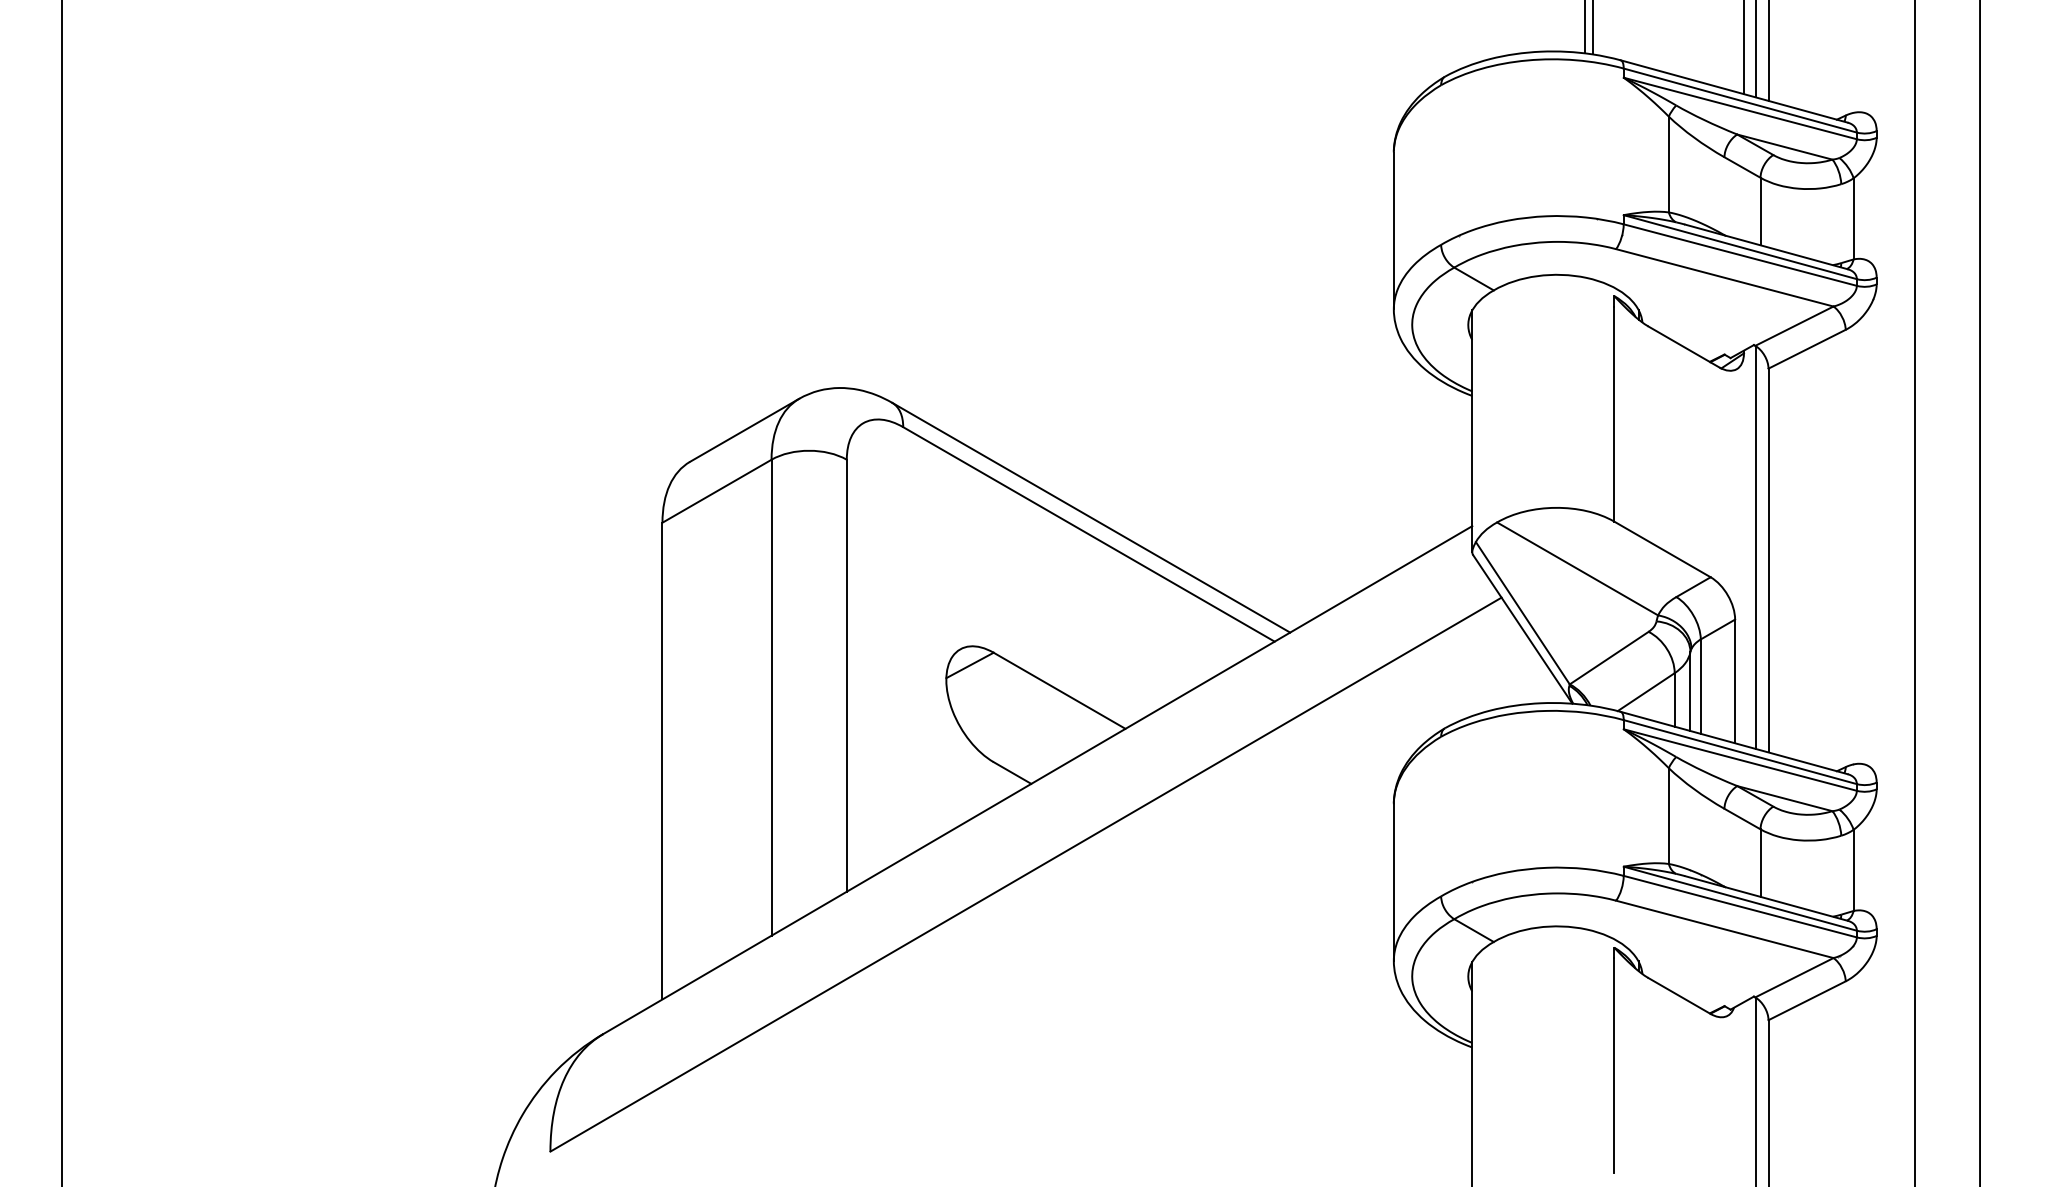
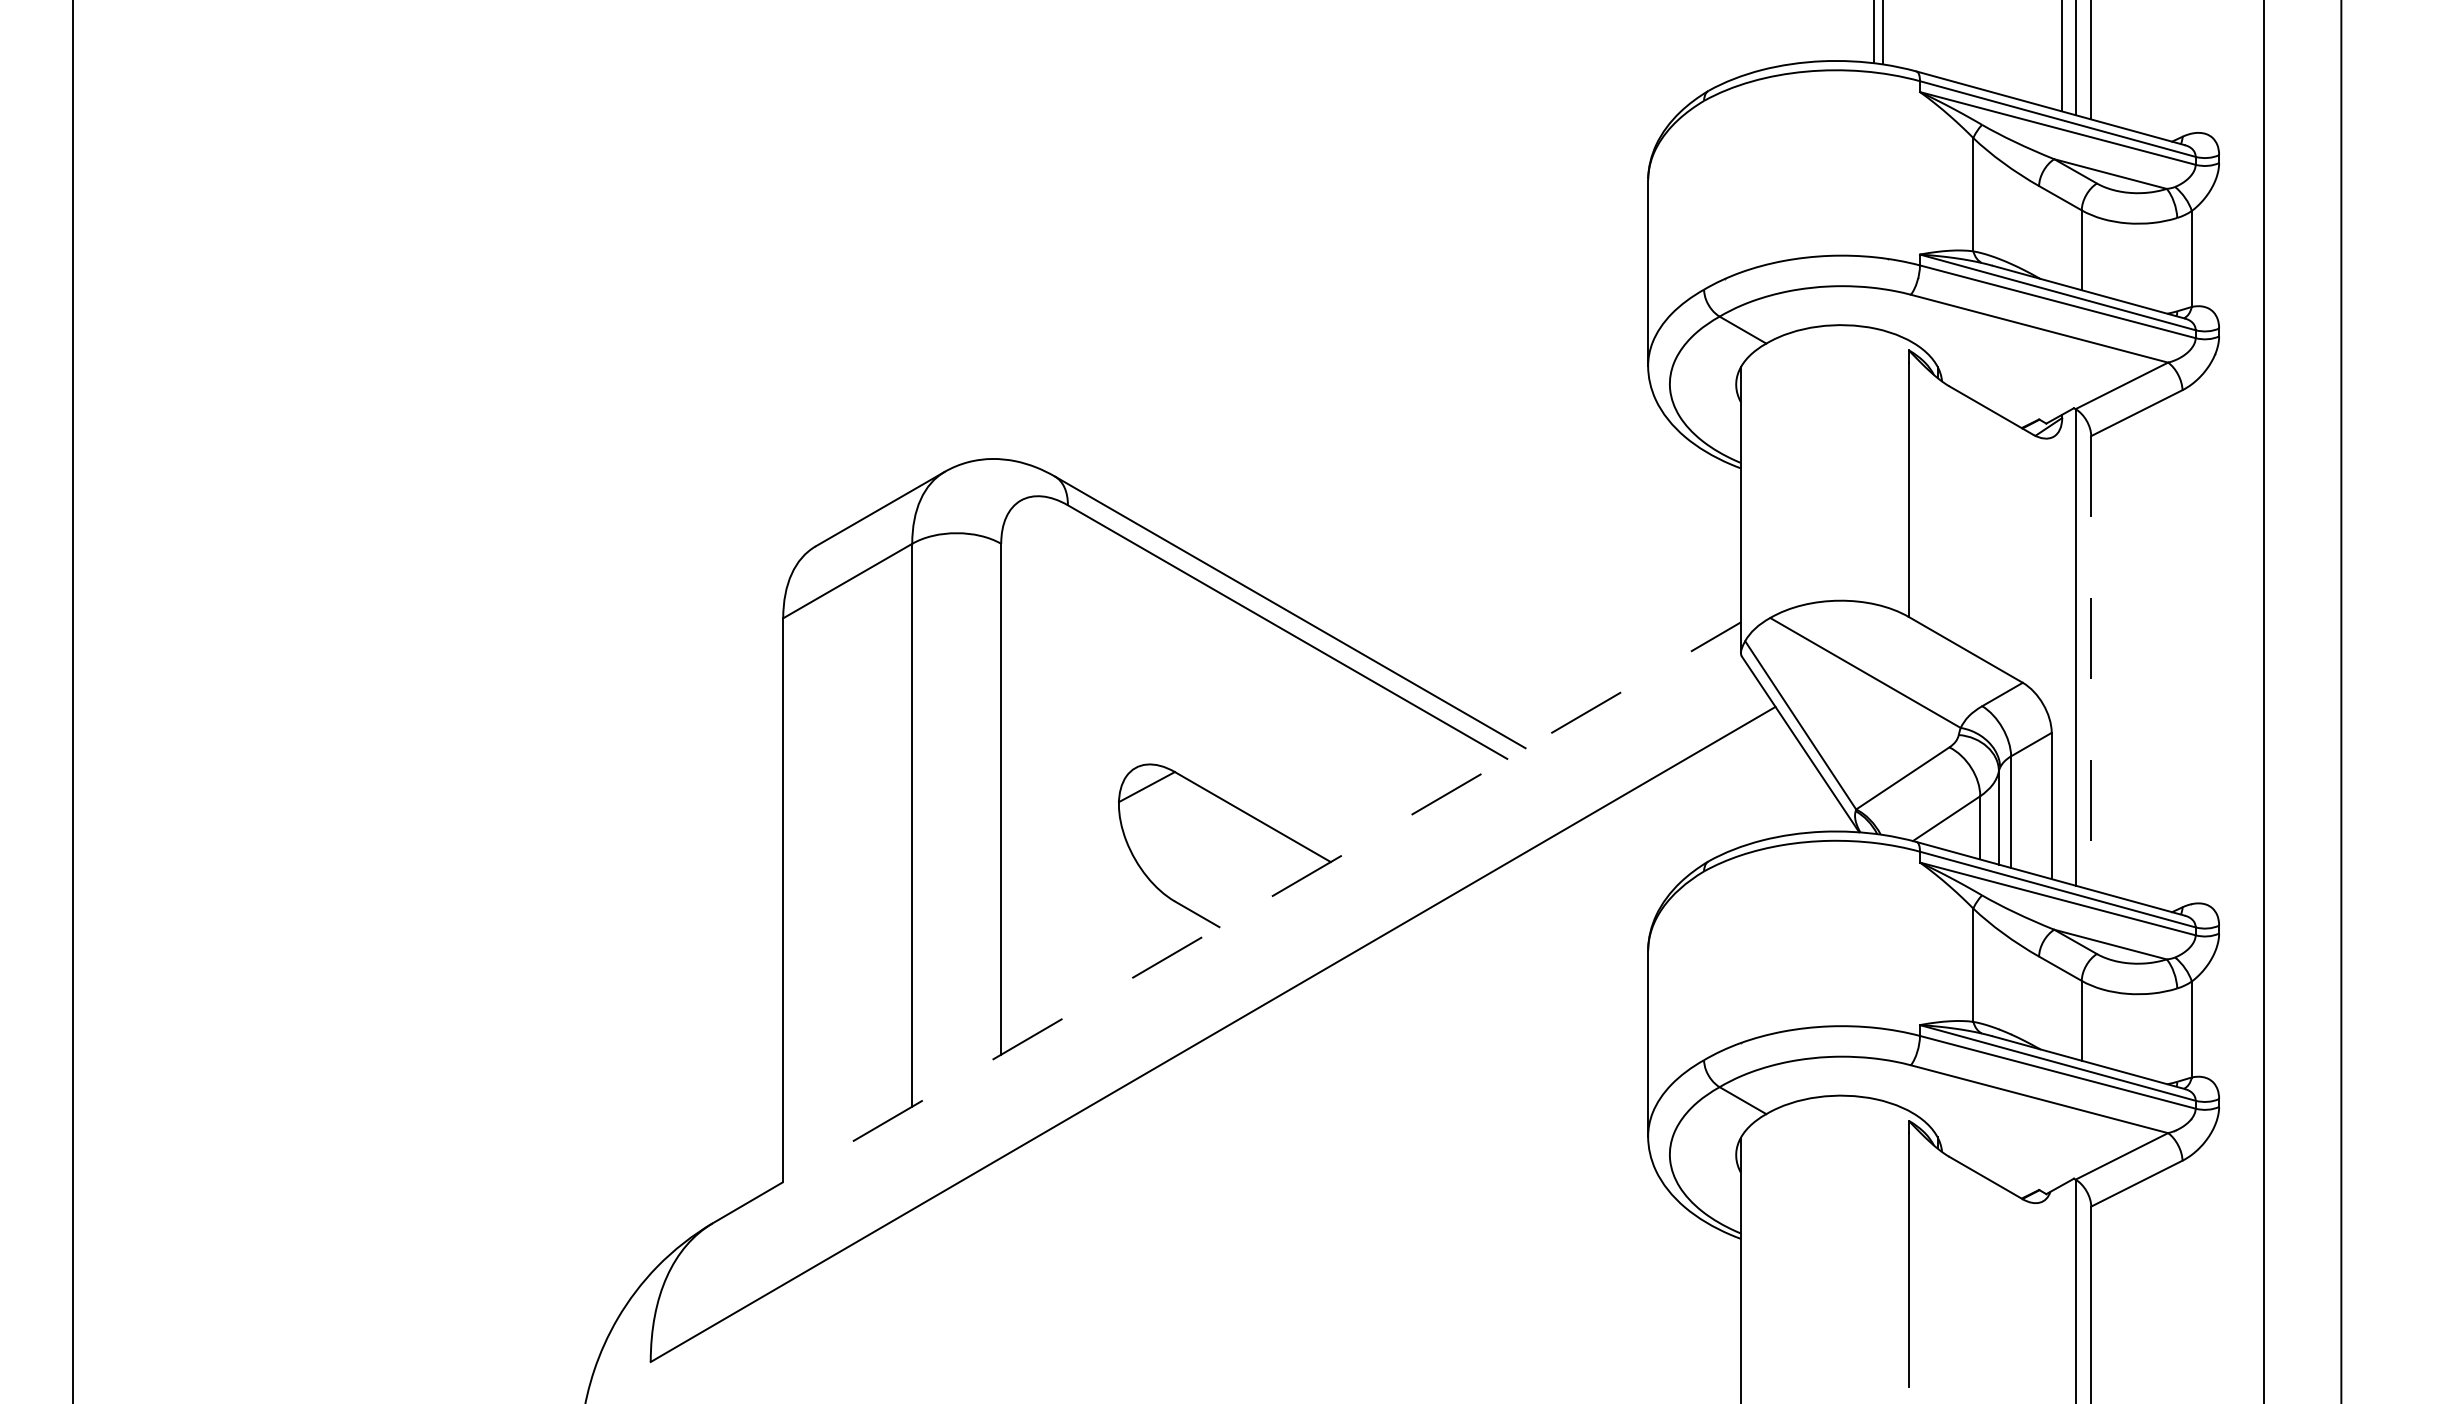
line: (1768, 560) -> (2091, 663), solid -> dashed
line: (1038, 779) -> (1227, 922), solid -> dashed

